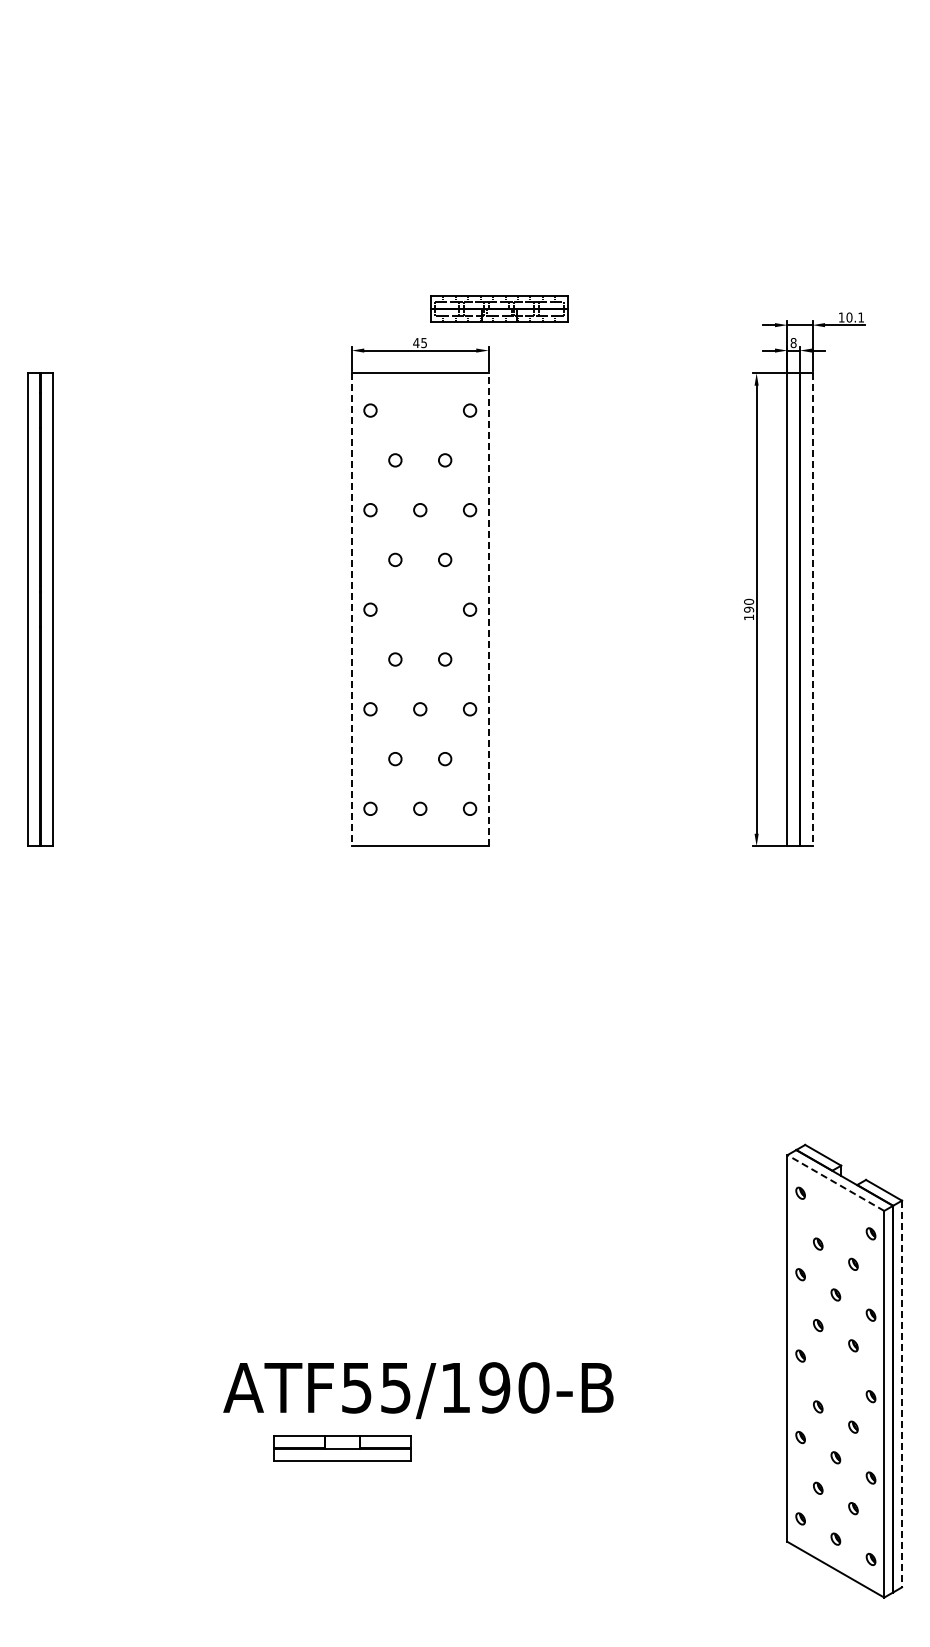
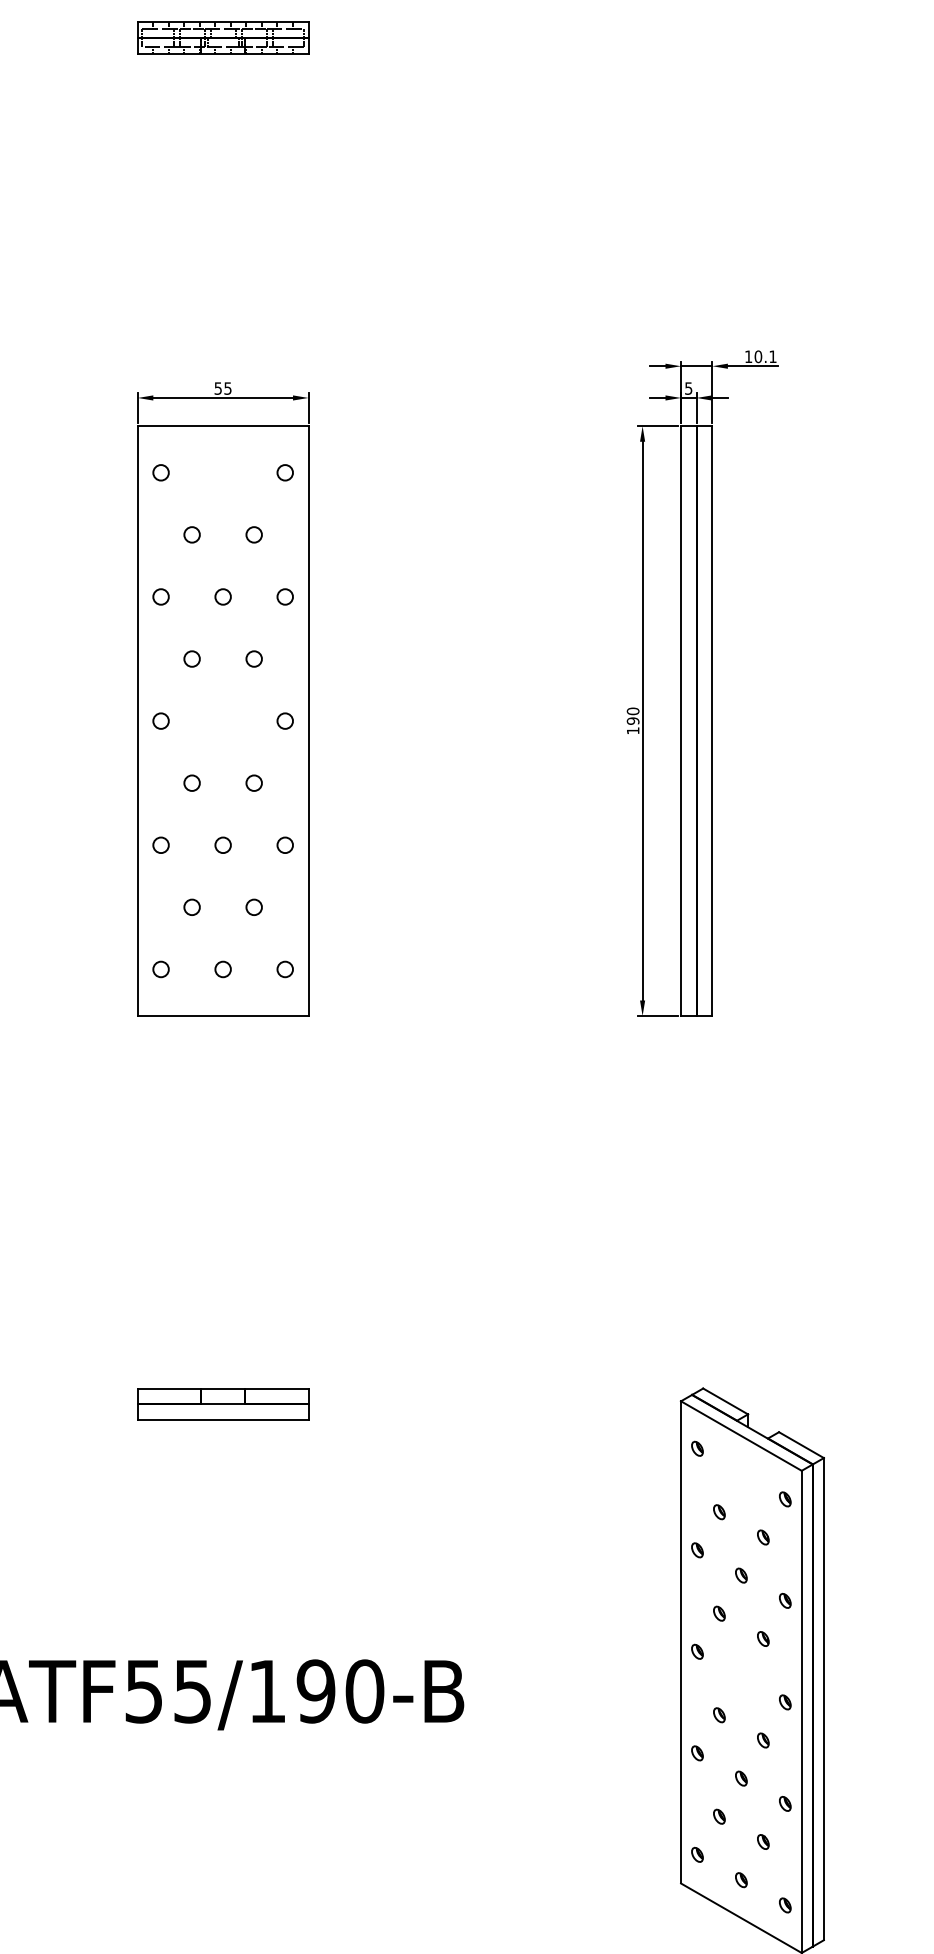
part: (499, 308) -> (223, 37), moved
text: (416, 343) -> (218, 389), 45 -> 55
text: (793, 343) -> (688, 389), 8 -> 5
line: (488, 609) -> (308, 720), dashed -> solid
line: (351, 610) -> (137, 722), dashed -> solid
line: (812, 610) -> (712, 722), dashed -> solid
line: (835, 1183) -> (740, 1436), dashed -> solid
line: (902, 1394) -> (824, 1699), dashed -> solid
part: (342, 1448) -> (223, 1404), moved

